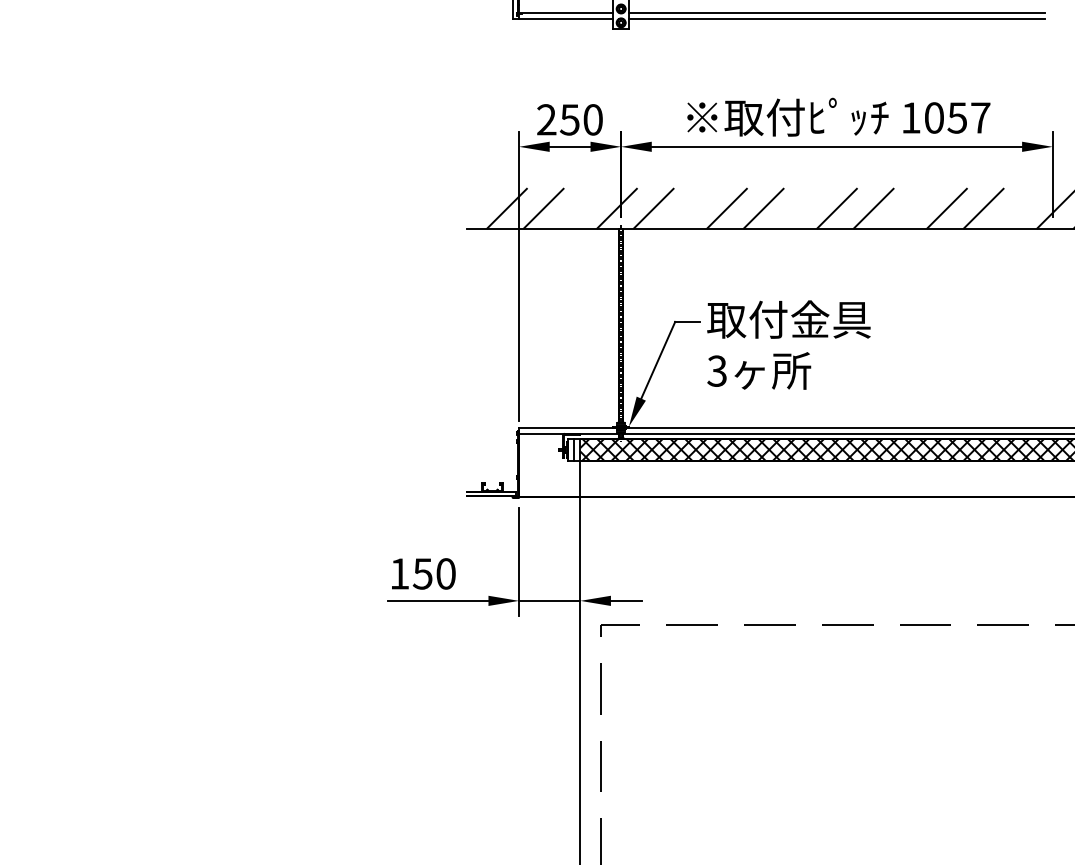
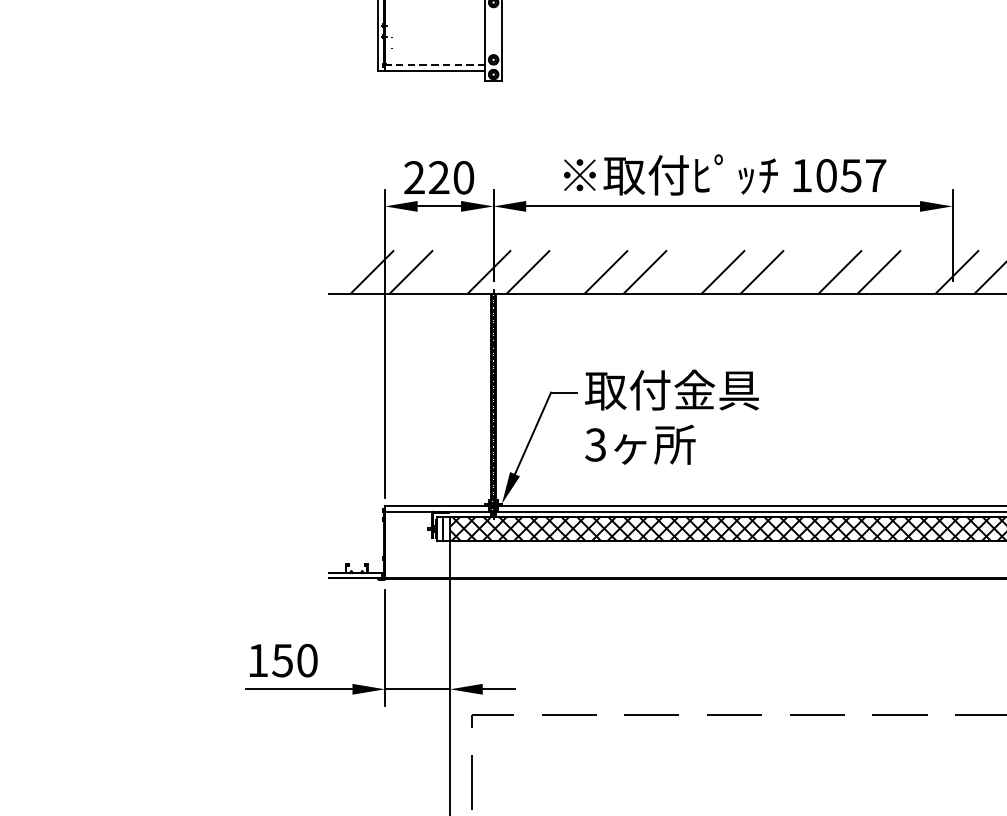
line: (565, 13) -> (434, 64), solid -> dashed
line: (836, 13) -> (722, 64), removed
line: (836, 19) -> (722, 70), removed
text: (569, 119) -> (438, 177), 250 -> 220

